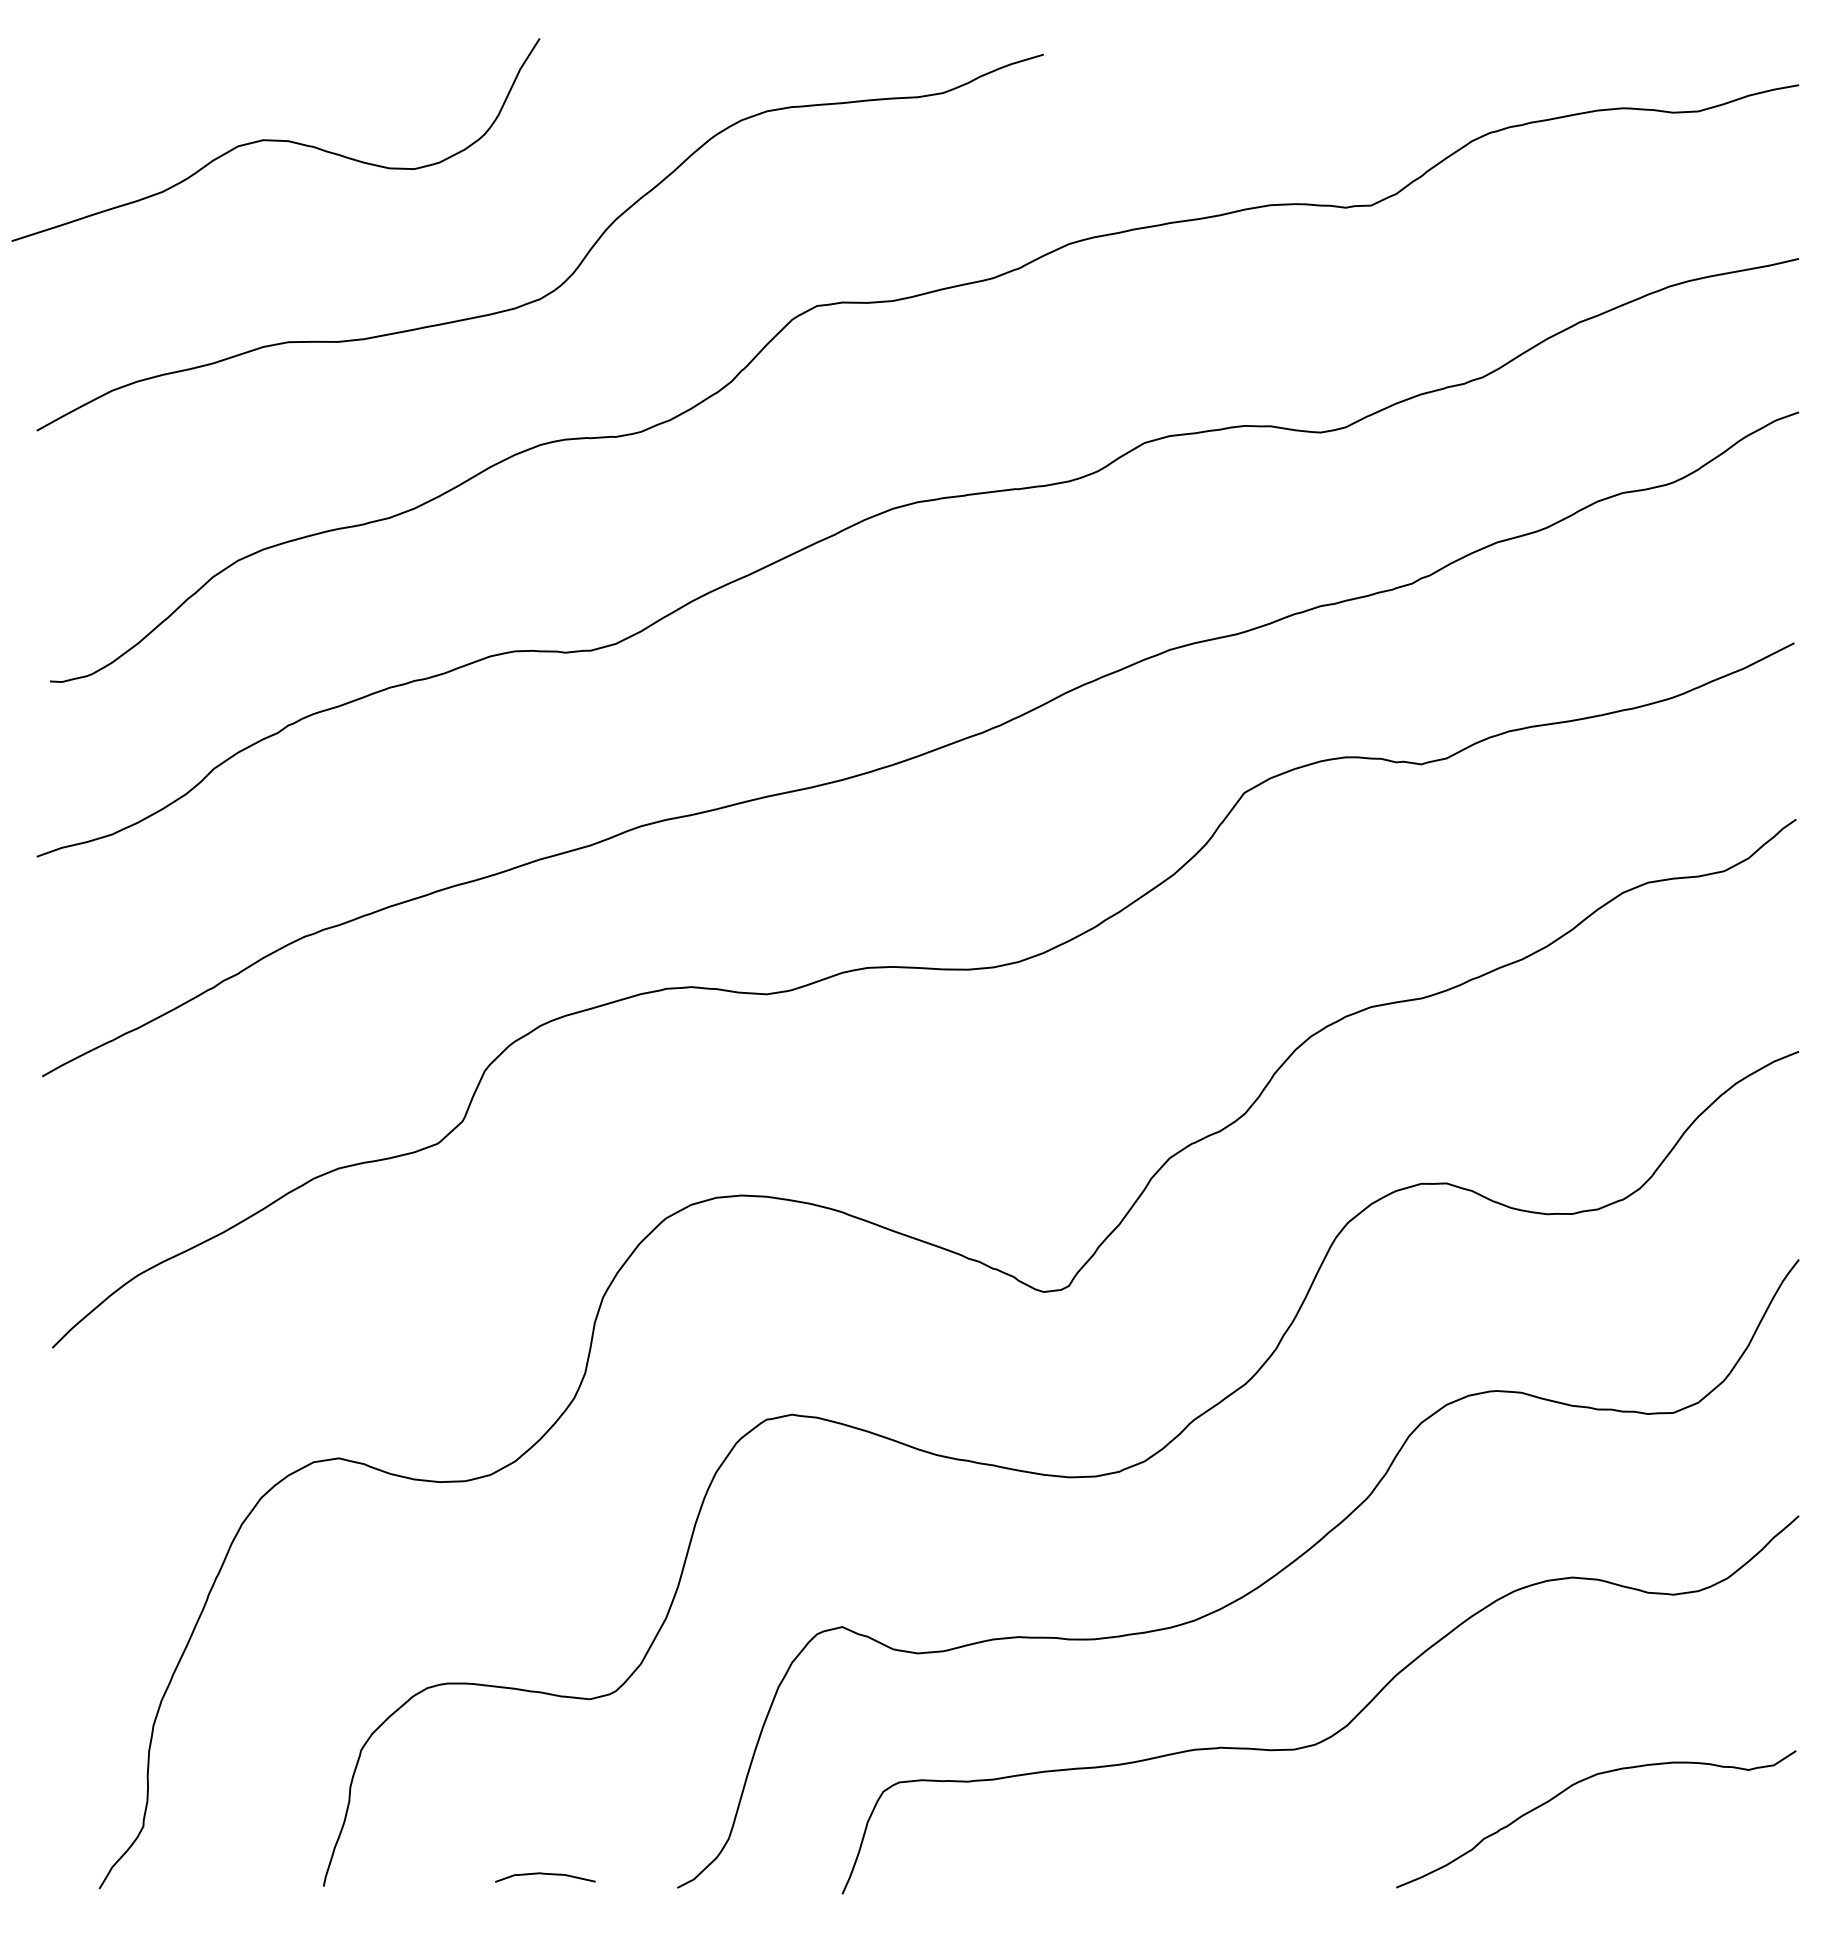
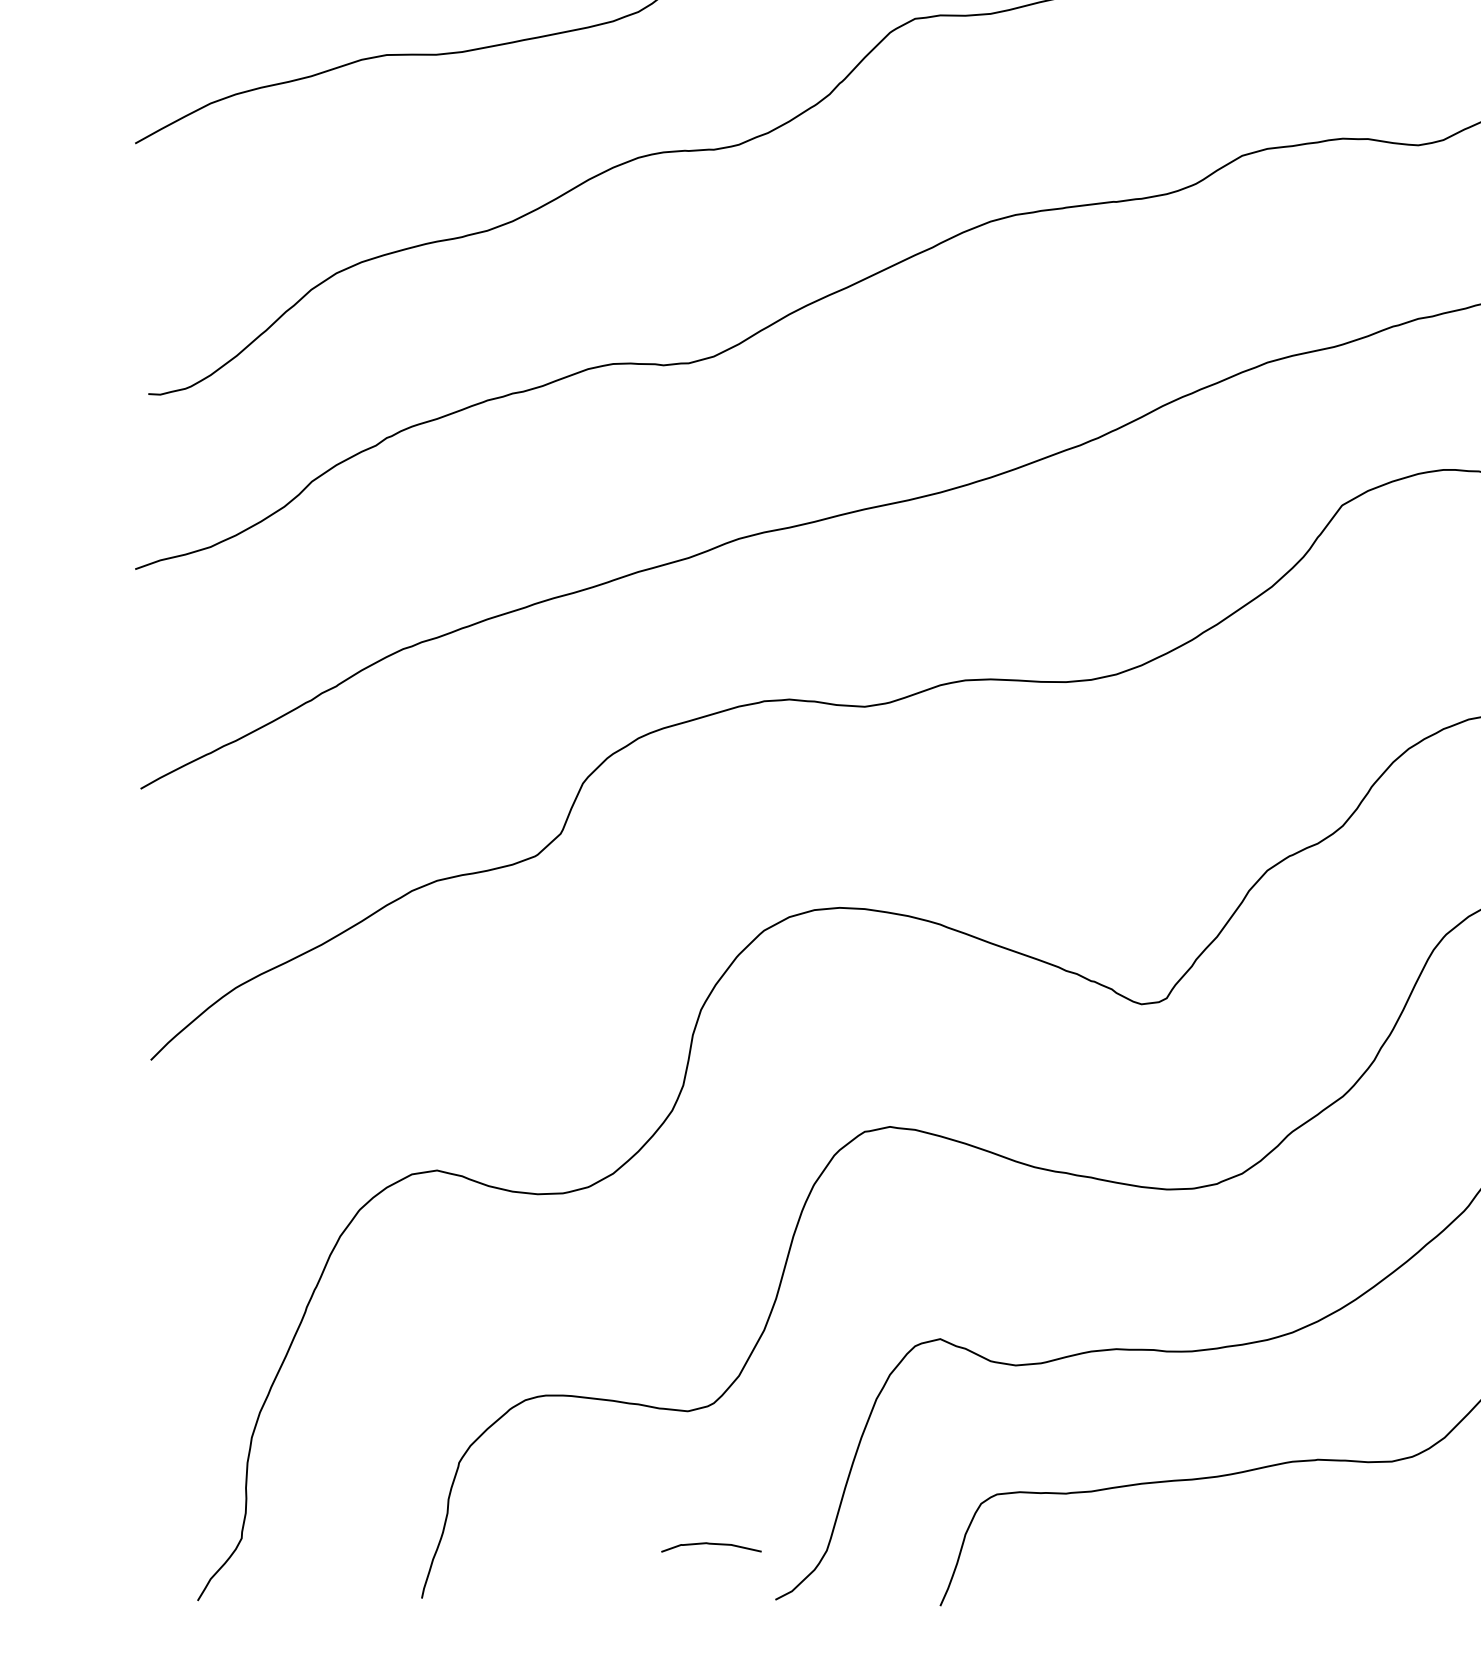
curve: (545, 1874) -> (711, 1544), moved

